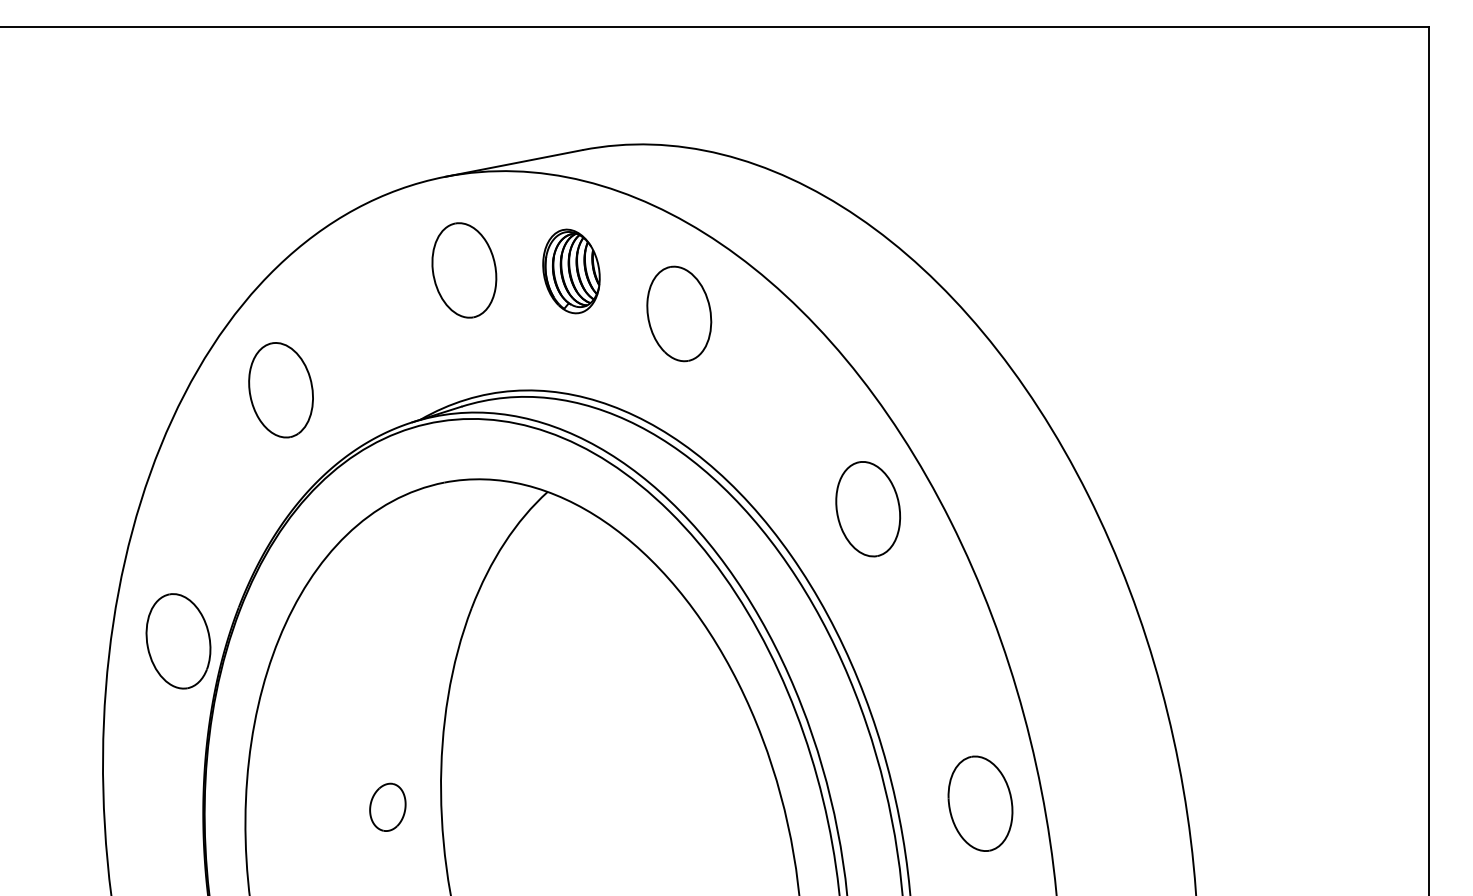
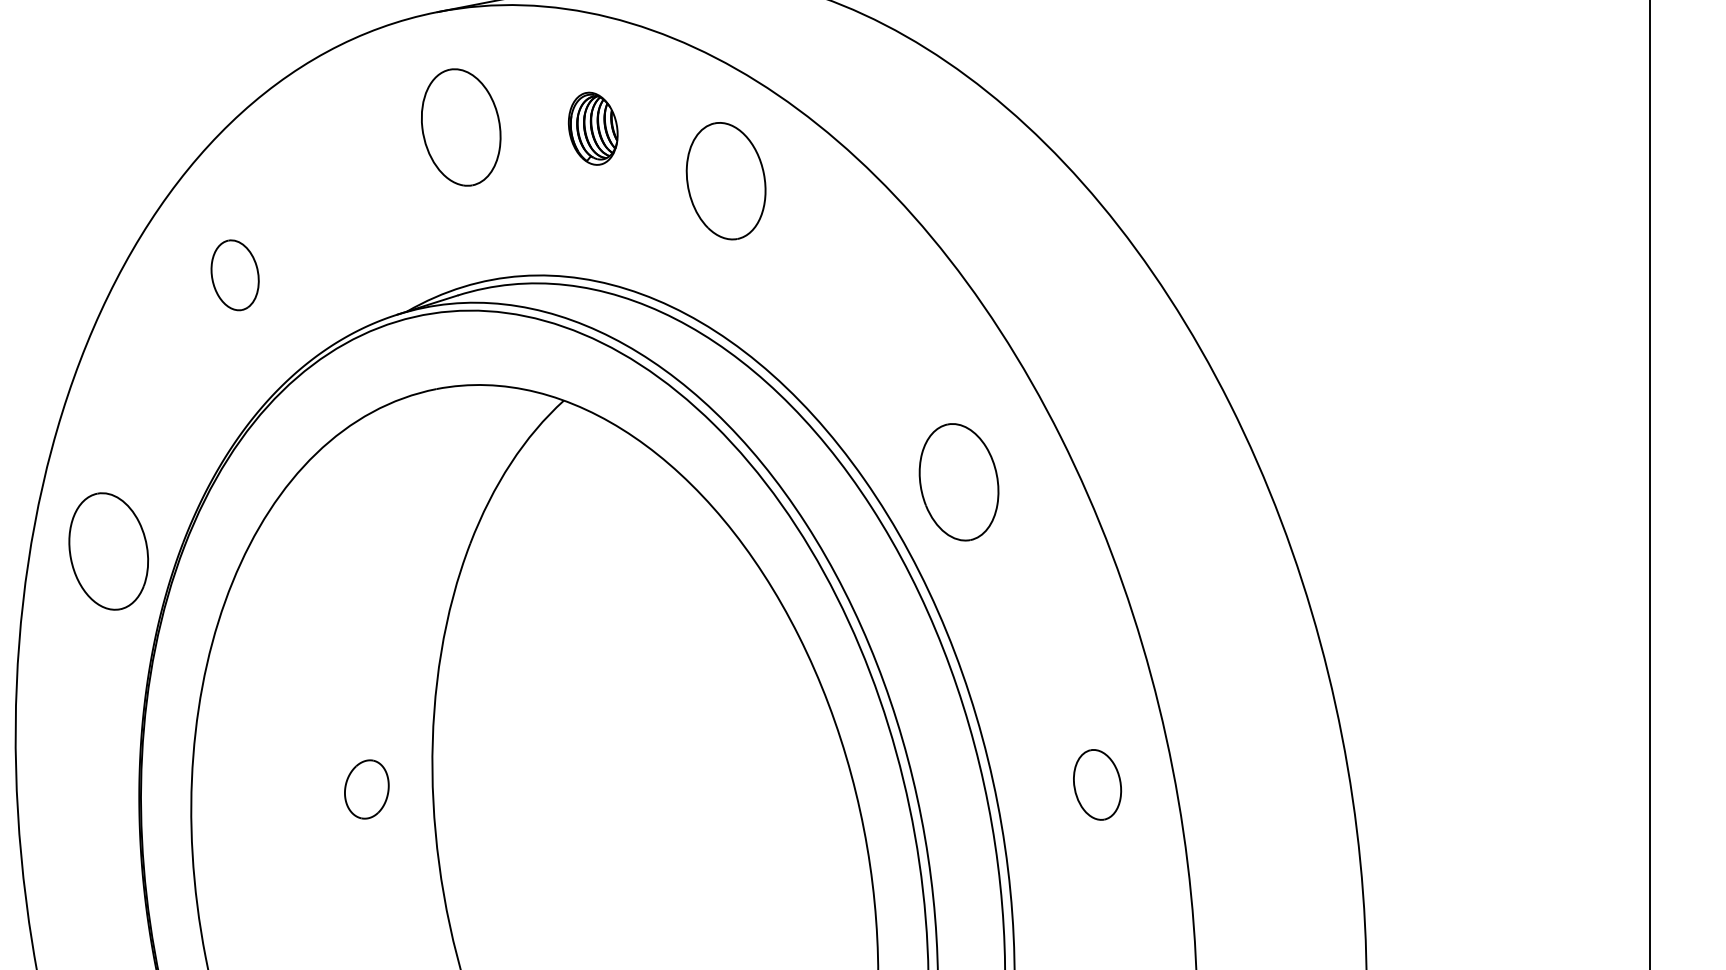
part: (571, 271) -> (593, 128), size x0.7
part: (280, 390) -> (234, 275), size x0.6
part: (868, 509) -> (959, 482), moved
part: (178, 641) -> (108, 551), moved
part: (980, 803) -> (1097, 784), size x0.6

